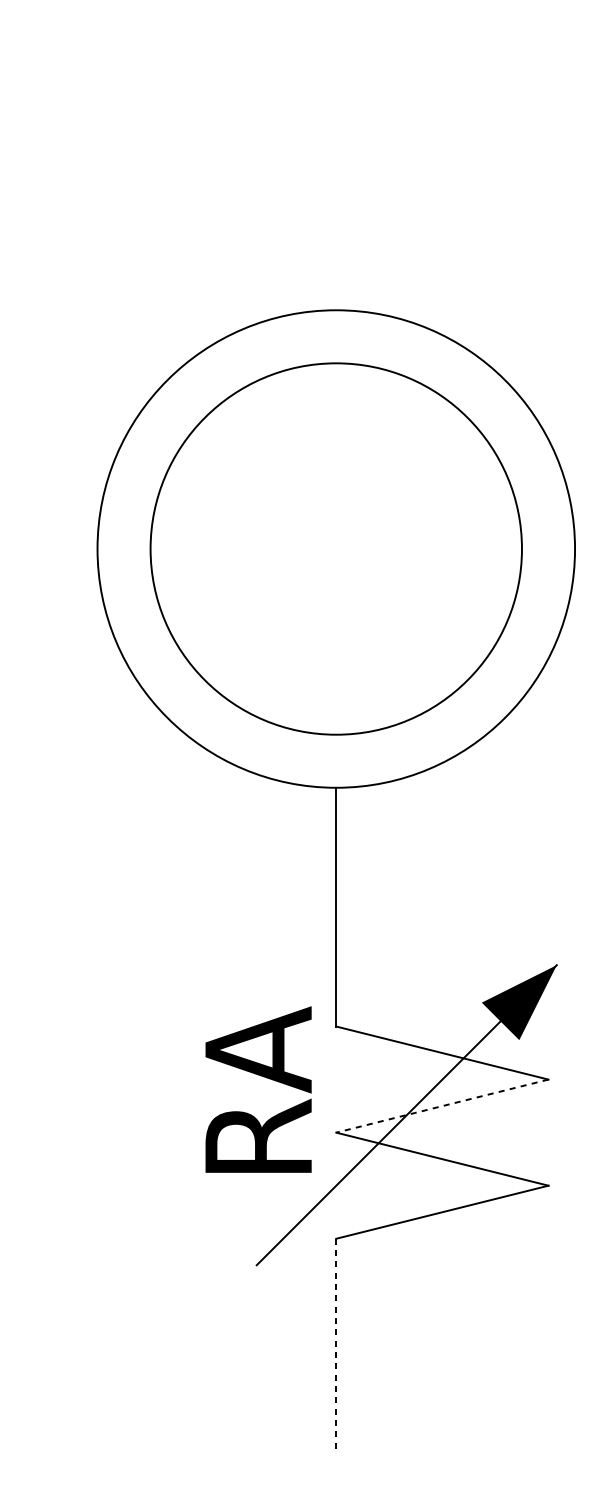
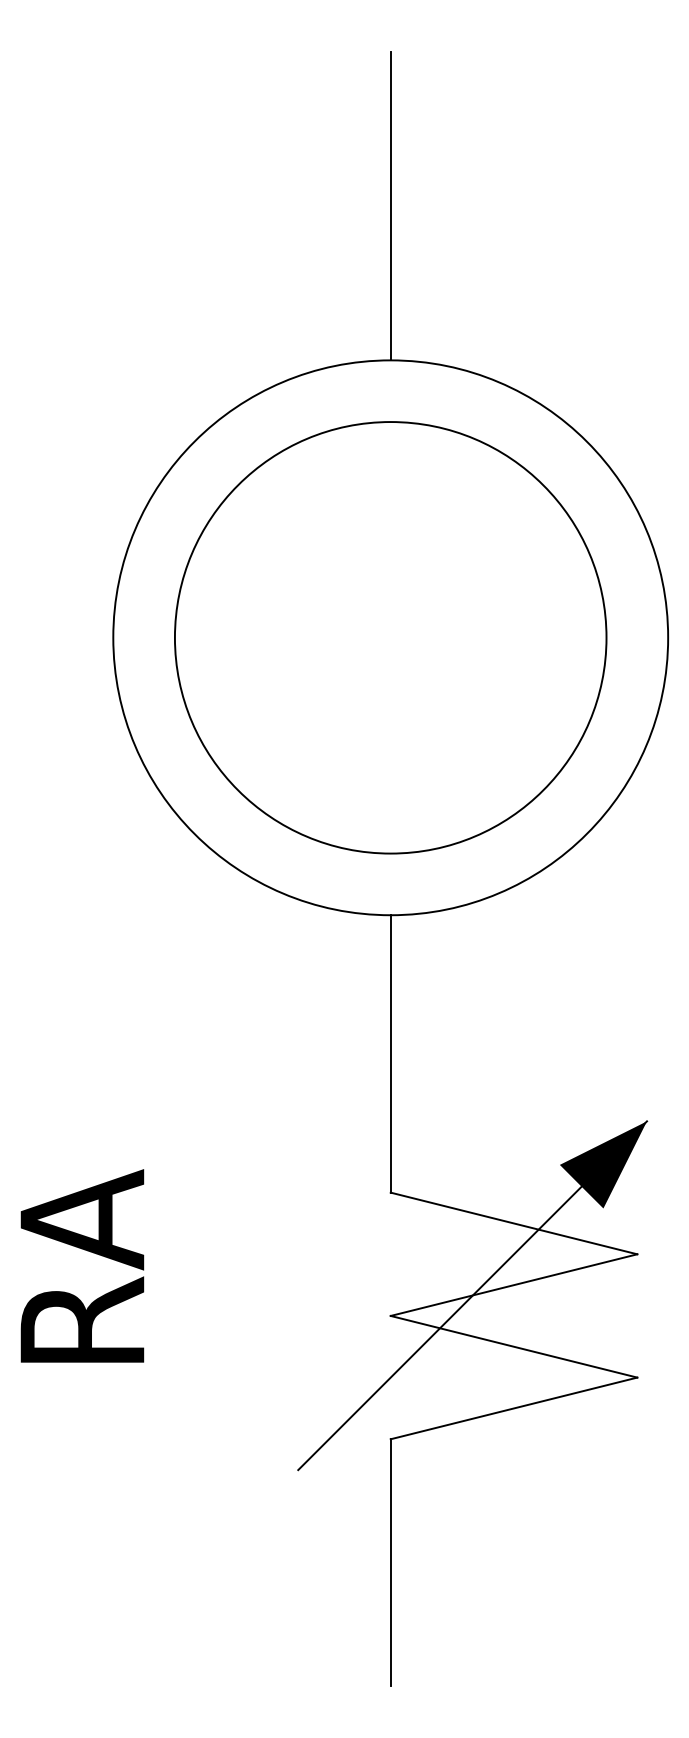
line: (336, 177) -> (390, 206), added
text: (258, 1089) -> (82, 1265), moved
line: (441, 1106) -> (513, 1285), dashed -> solid
line: (336, 1345) -> (390, 1563), dashed -> solid

